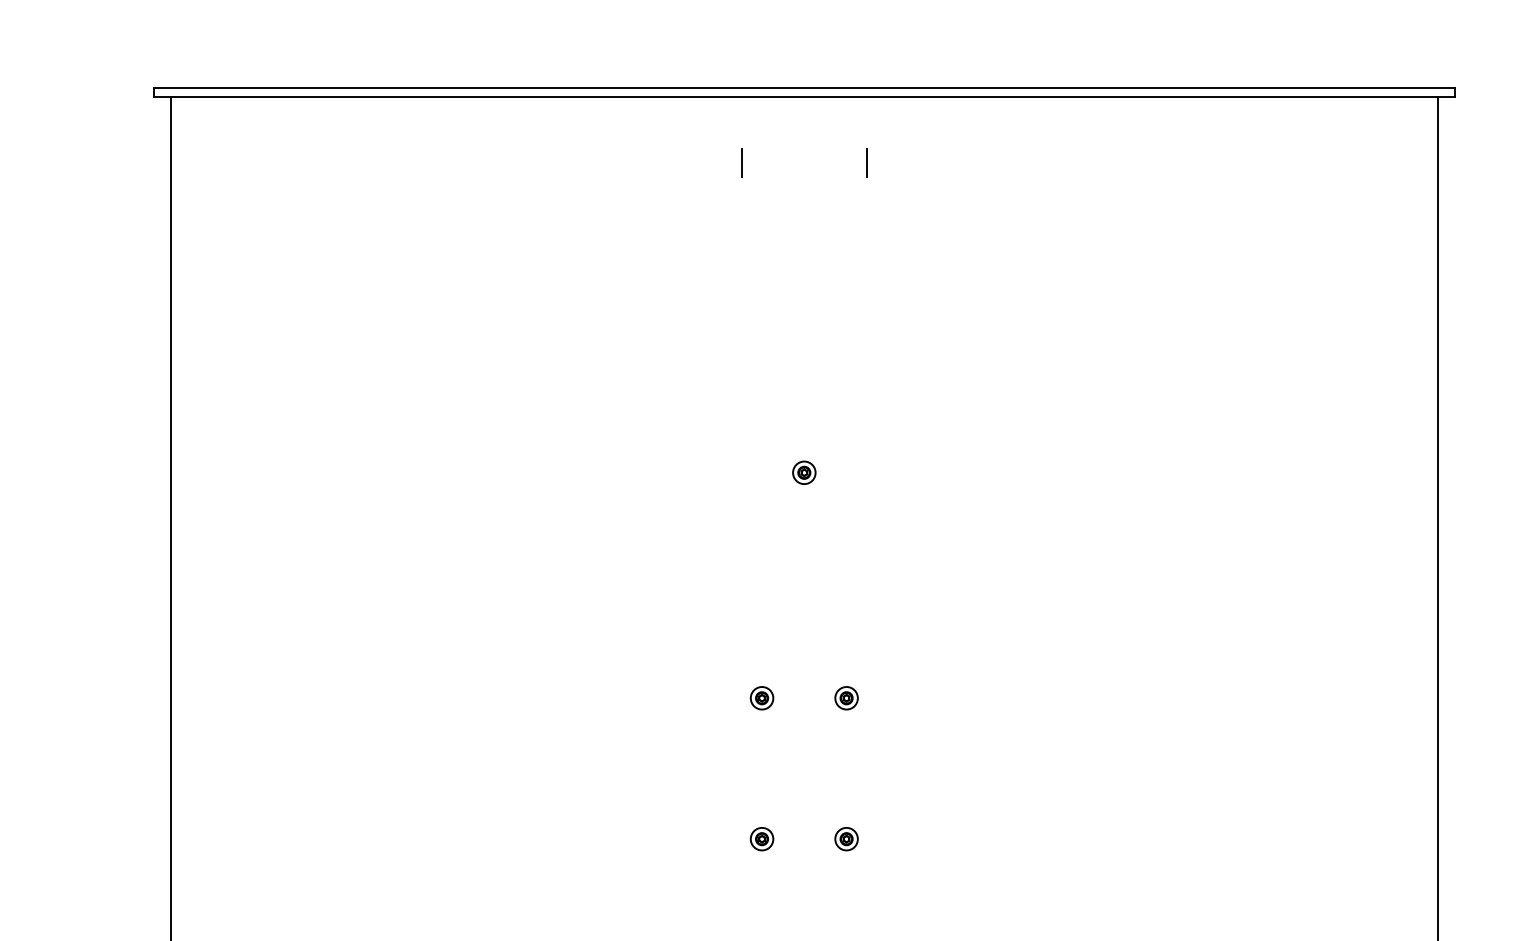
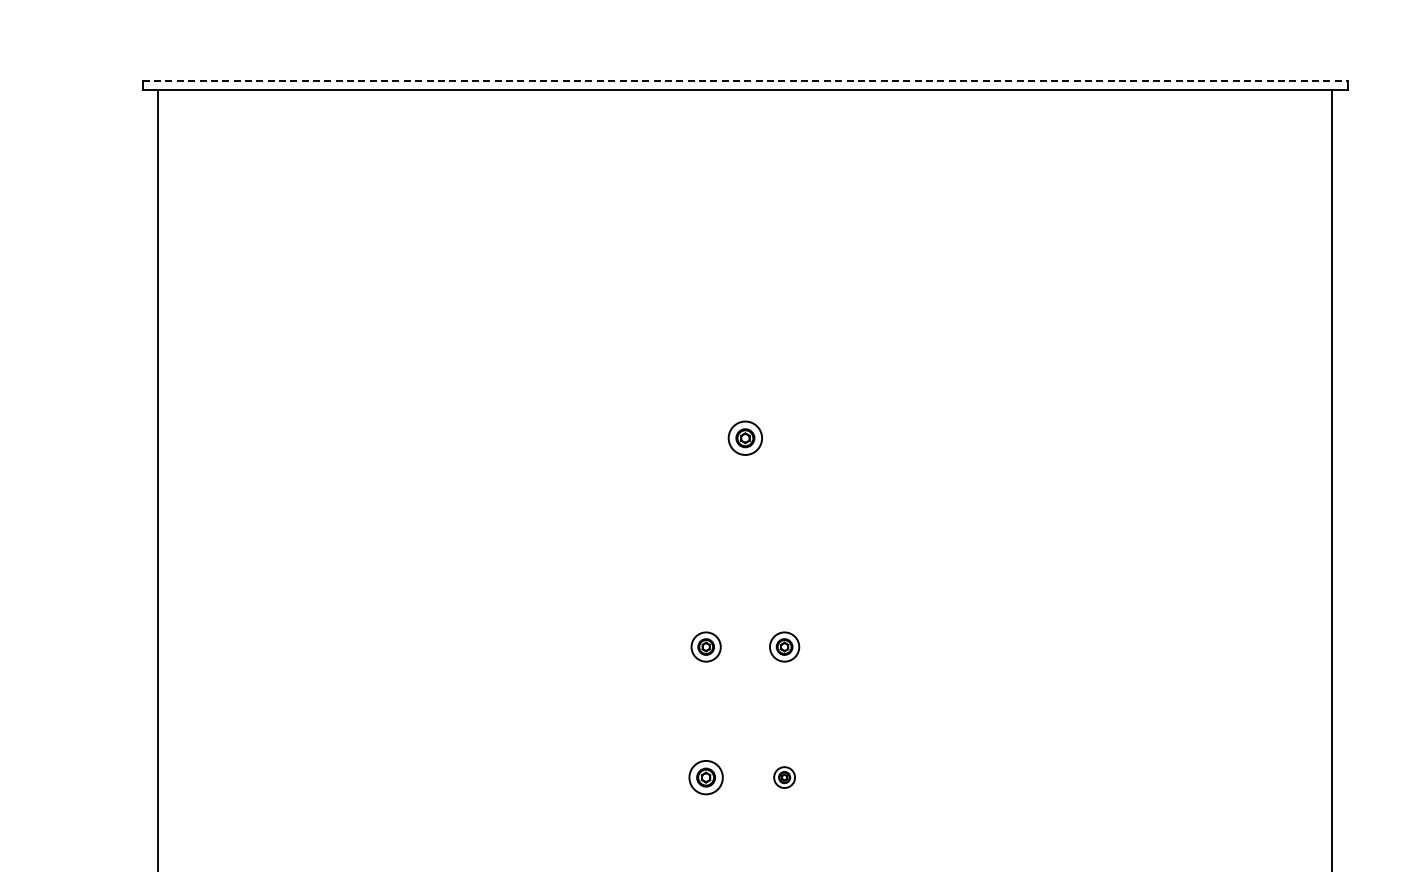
line: (804, 87) -> (745, 81), solid -> dashed
line: (741, 162) -> (687, 150), removed
line: (865, 162) -> (802, 150), removed
part: (804, 472) -> (745, 437), size x1.6
part: (762, 697) -> (706, 646), size x1.4
part: (846, 697) -> (784, 646), size x1.4
part: (762, 839) -> (706, 777), size x1.6

